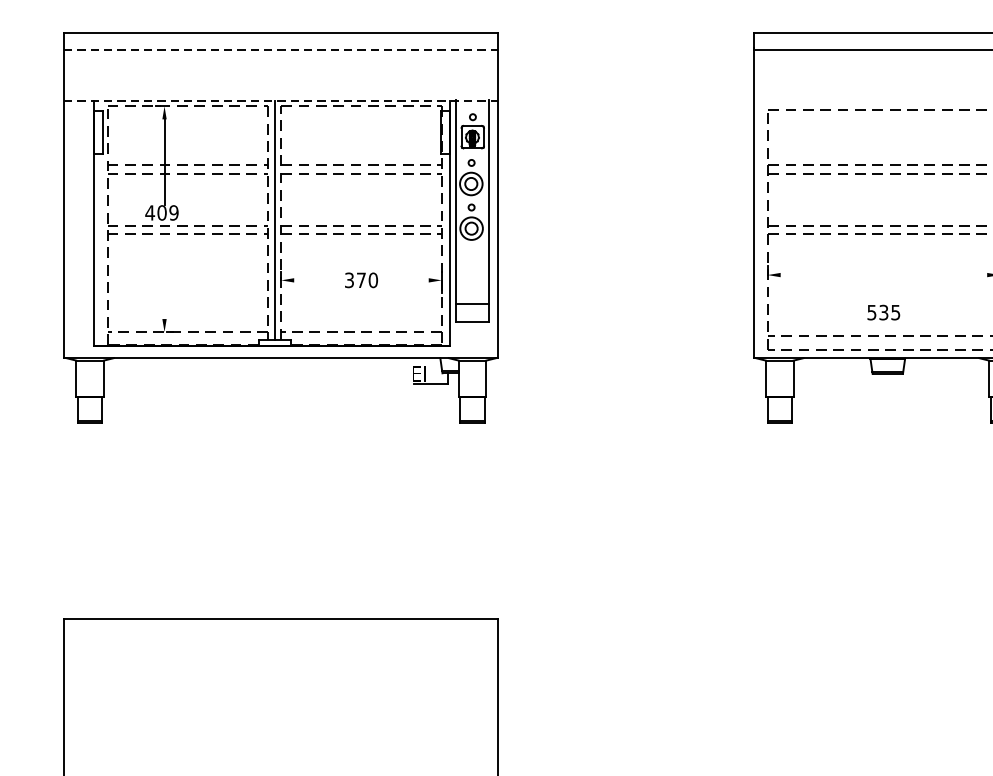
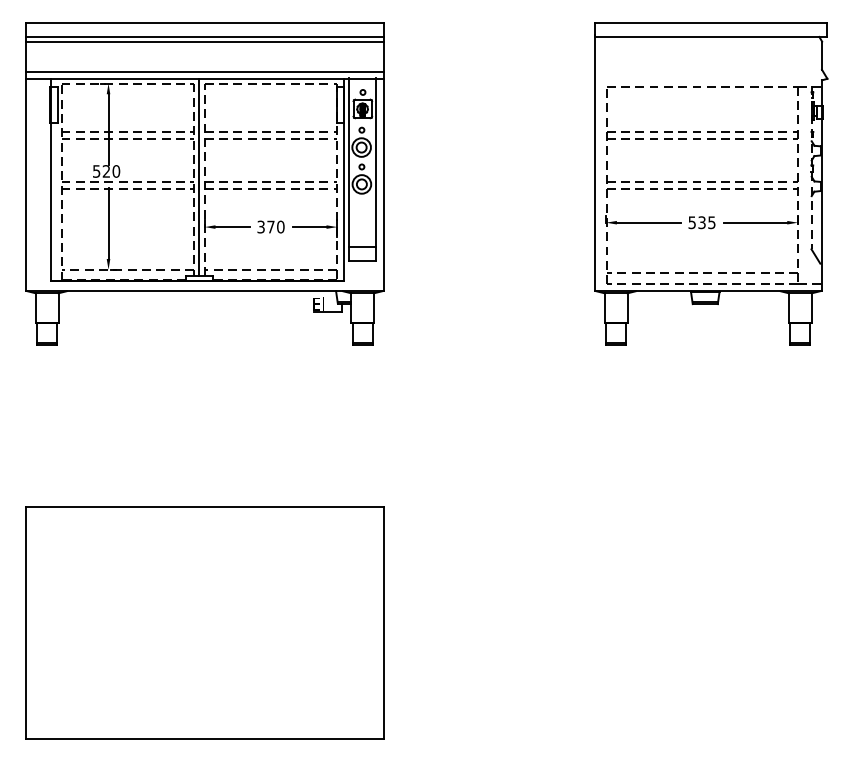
line: (282, 49) -> (205, 36), dashed -> solid
line: (280, 55) -> (204, 41), added
line: (280, 93) -> (204, 72), added
line: (282, 100) -> (205, 78), dashed -> solid
text: (160, 212) -> (105, 171), 409 -> 520
line: (818, 274) -> (648, 222), added
line: (948, 274) -> (755, 222), added
line: (164, 276) -> (108, 223), added
line: (314, 280) -> (232, 227), added
line: (408, 280) -> (309, 227), added
text: (883, 312) -> (701, 222), moved

